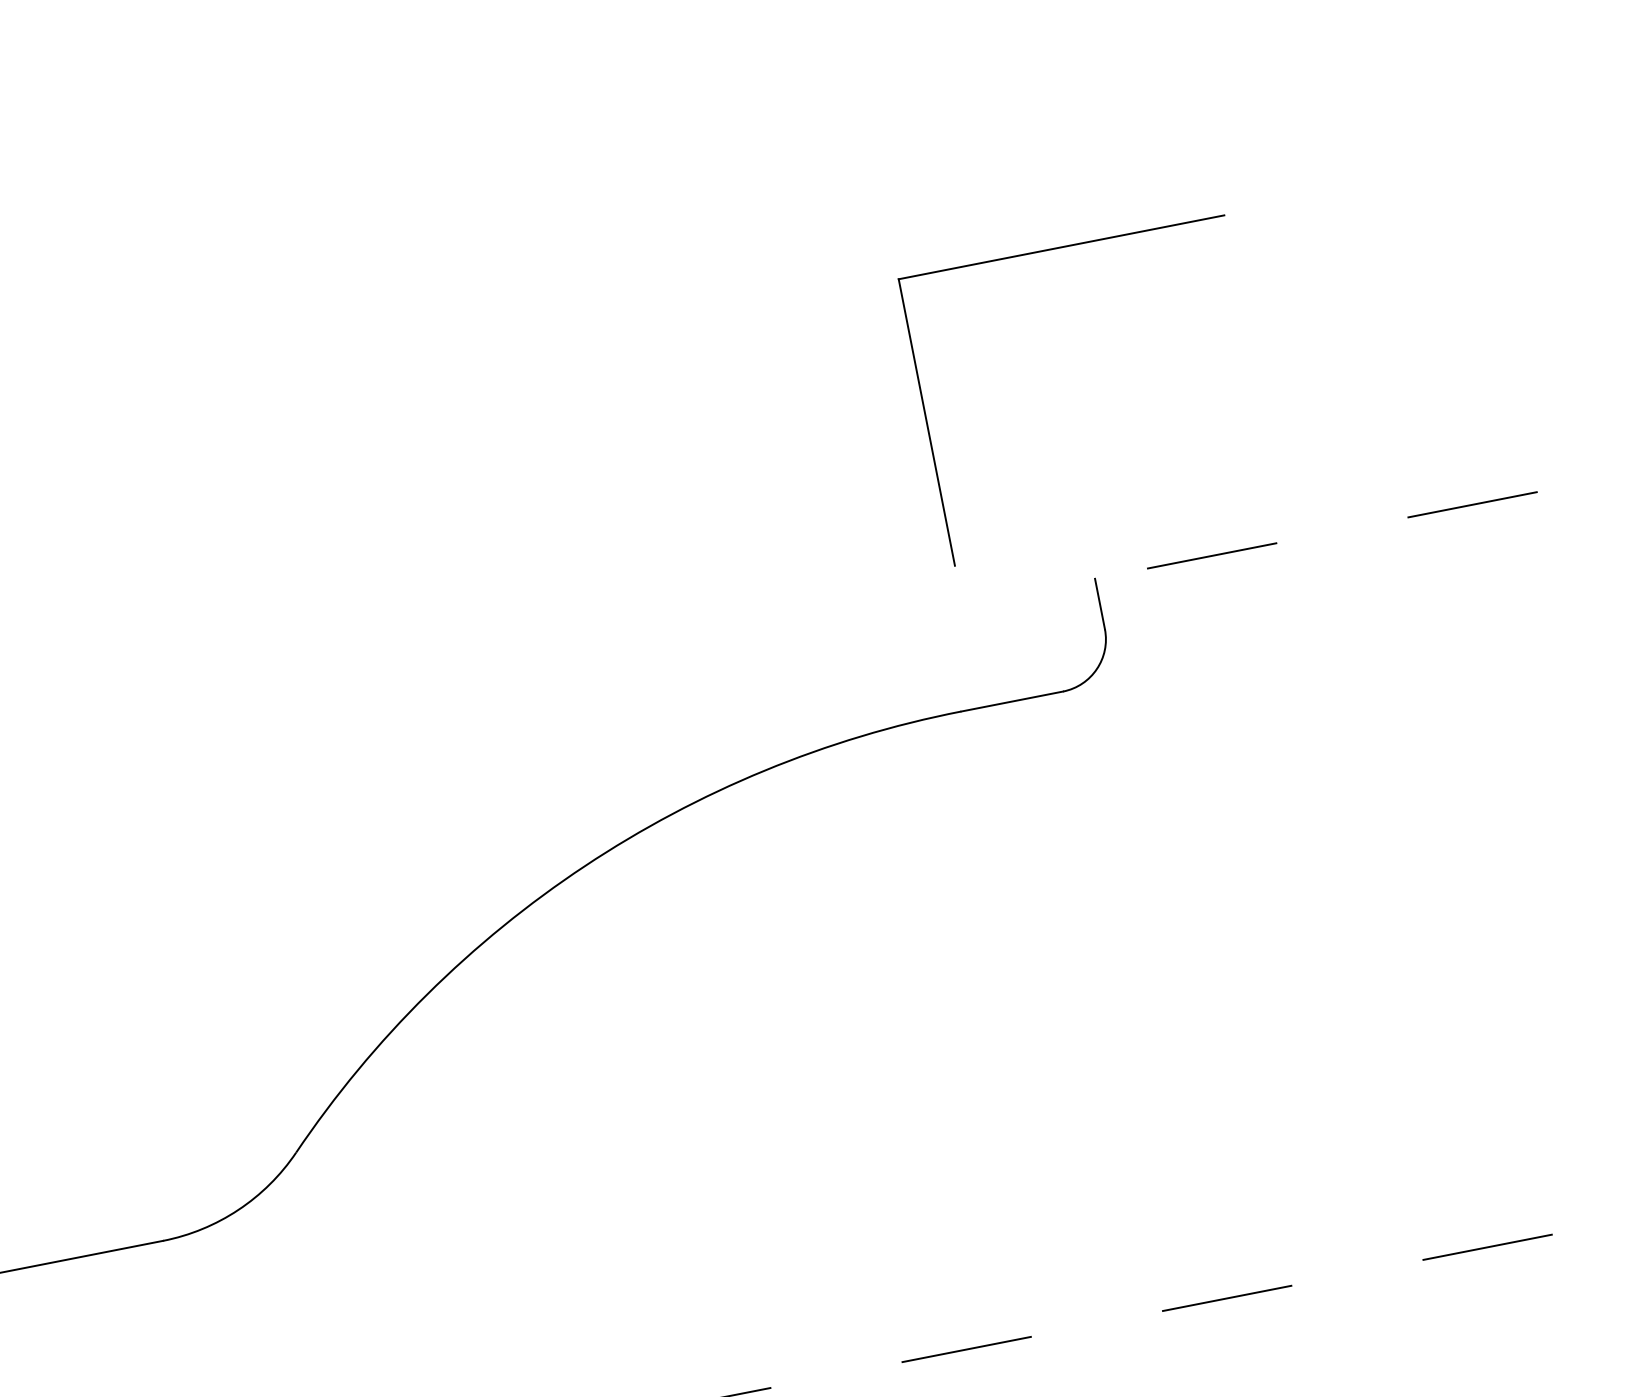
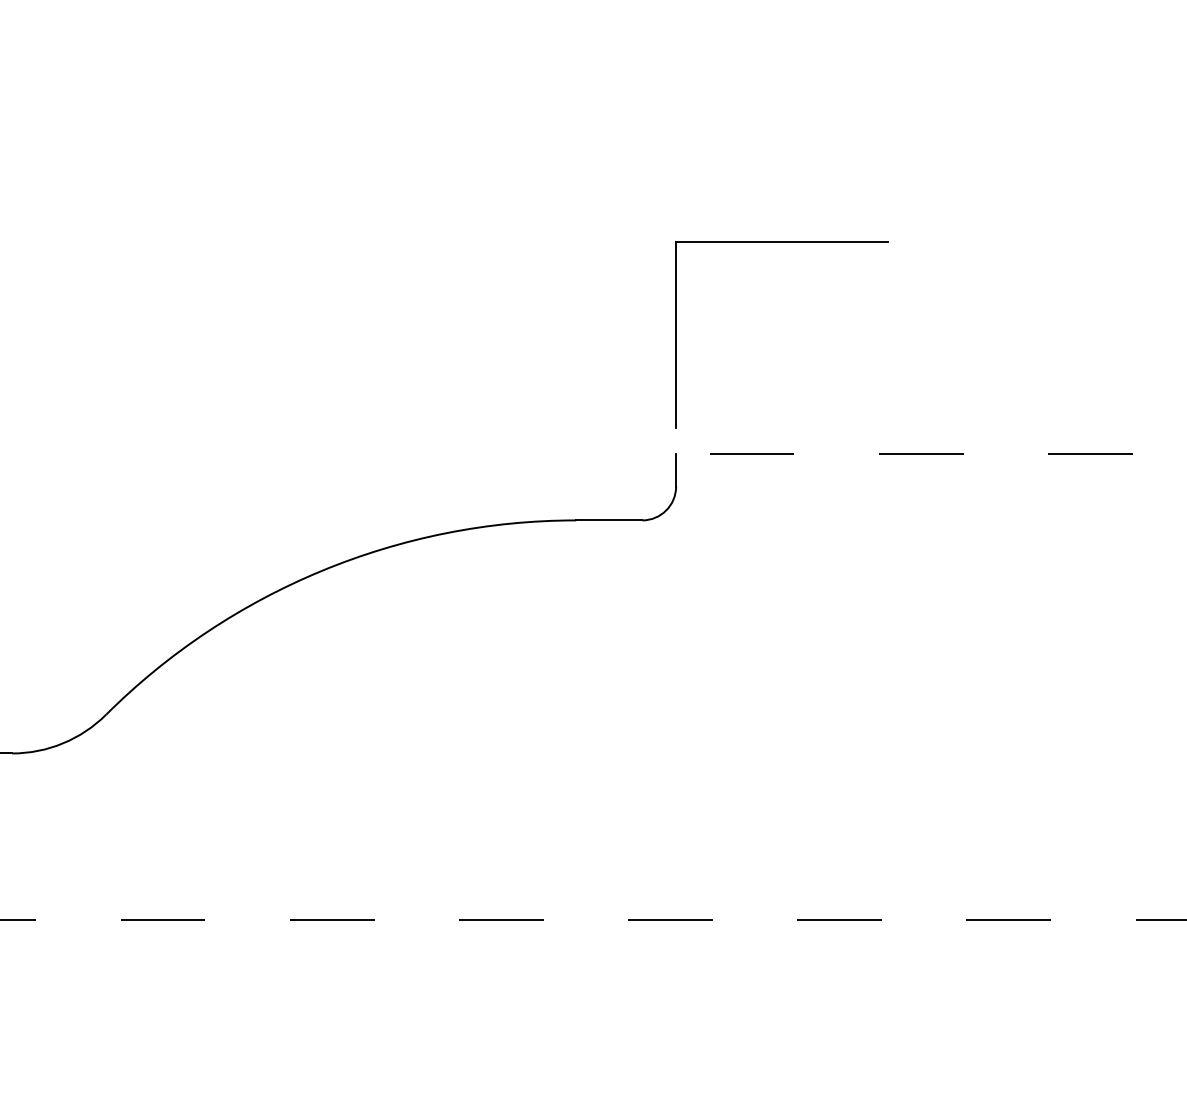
part: (1061, 247) -> (781, 242), moved

